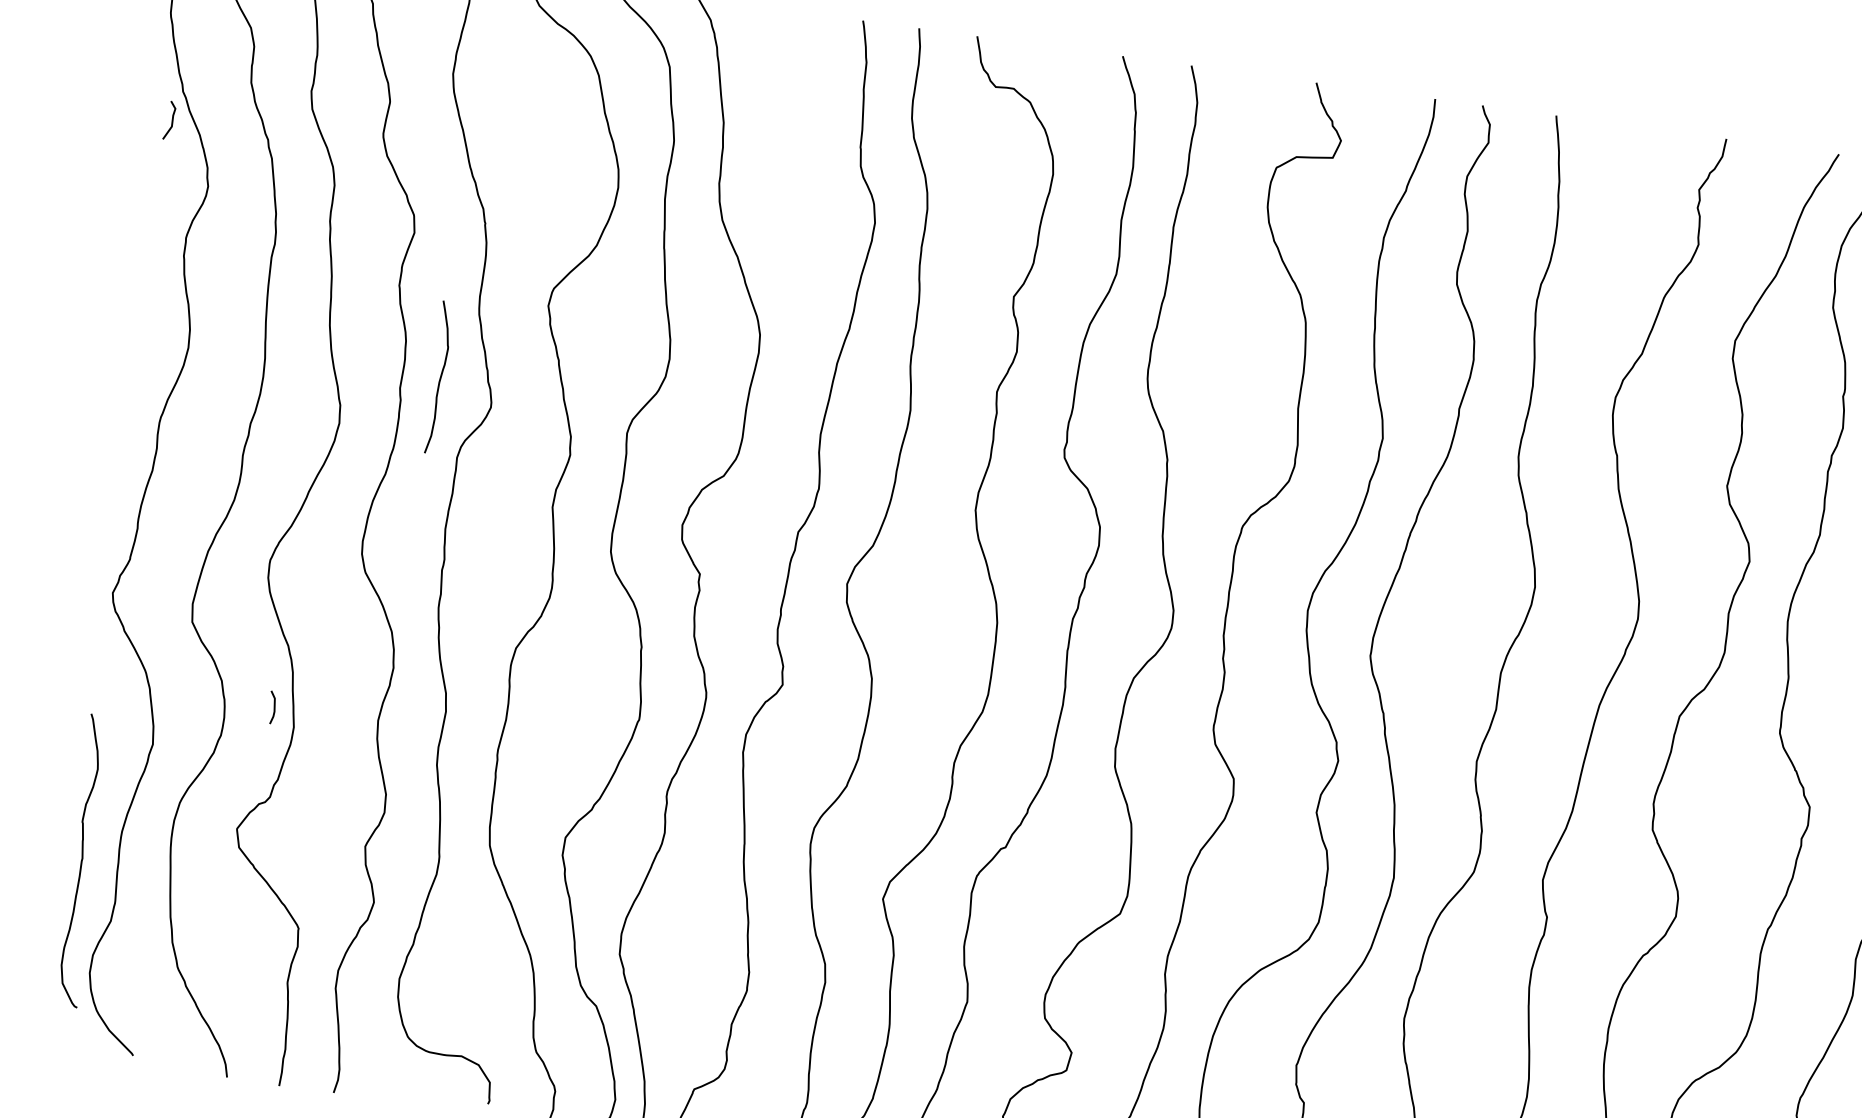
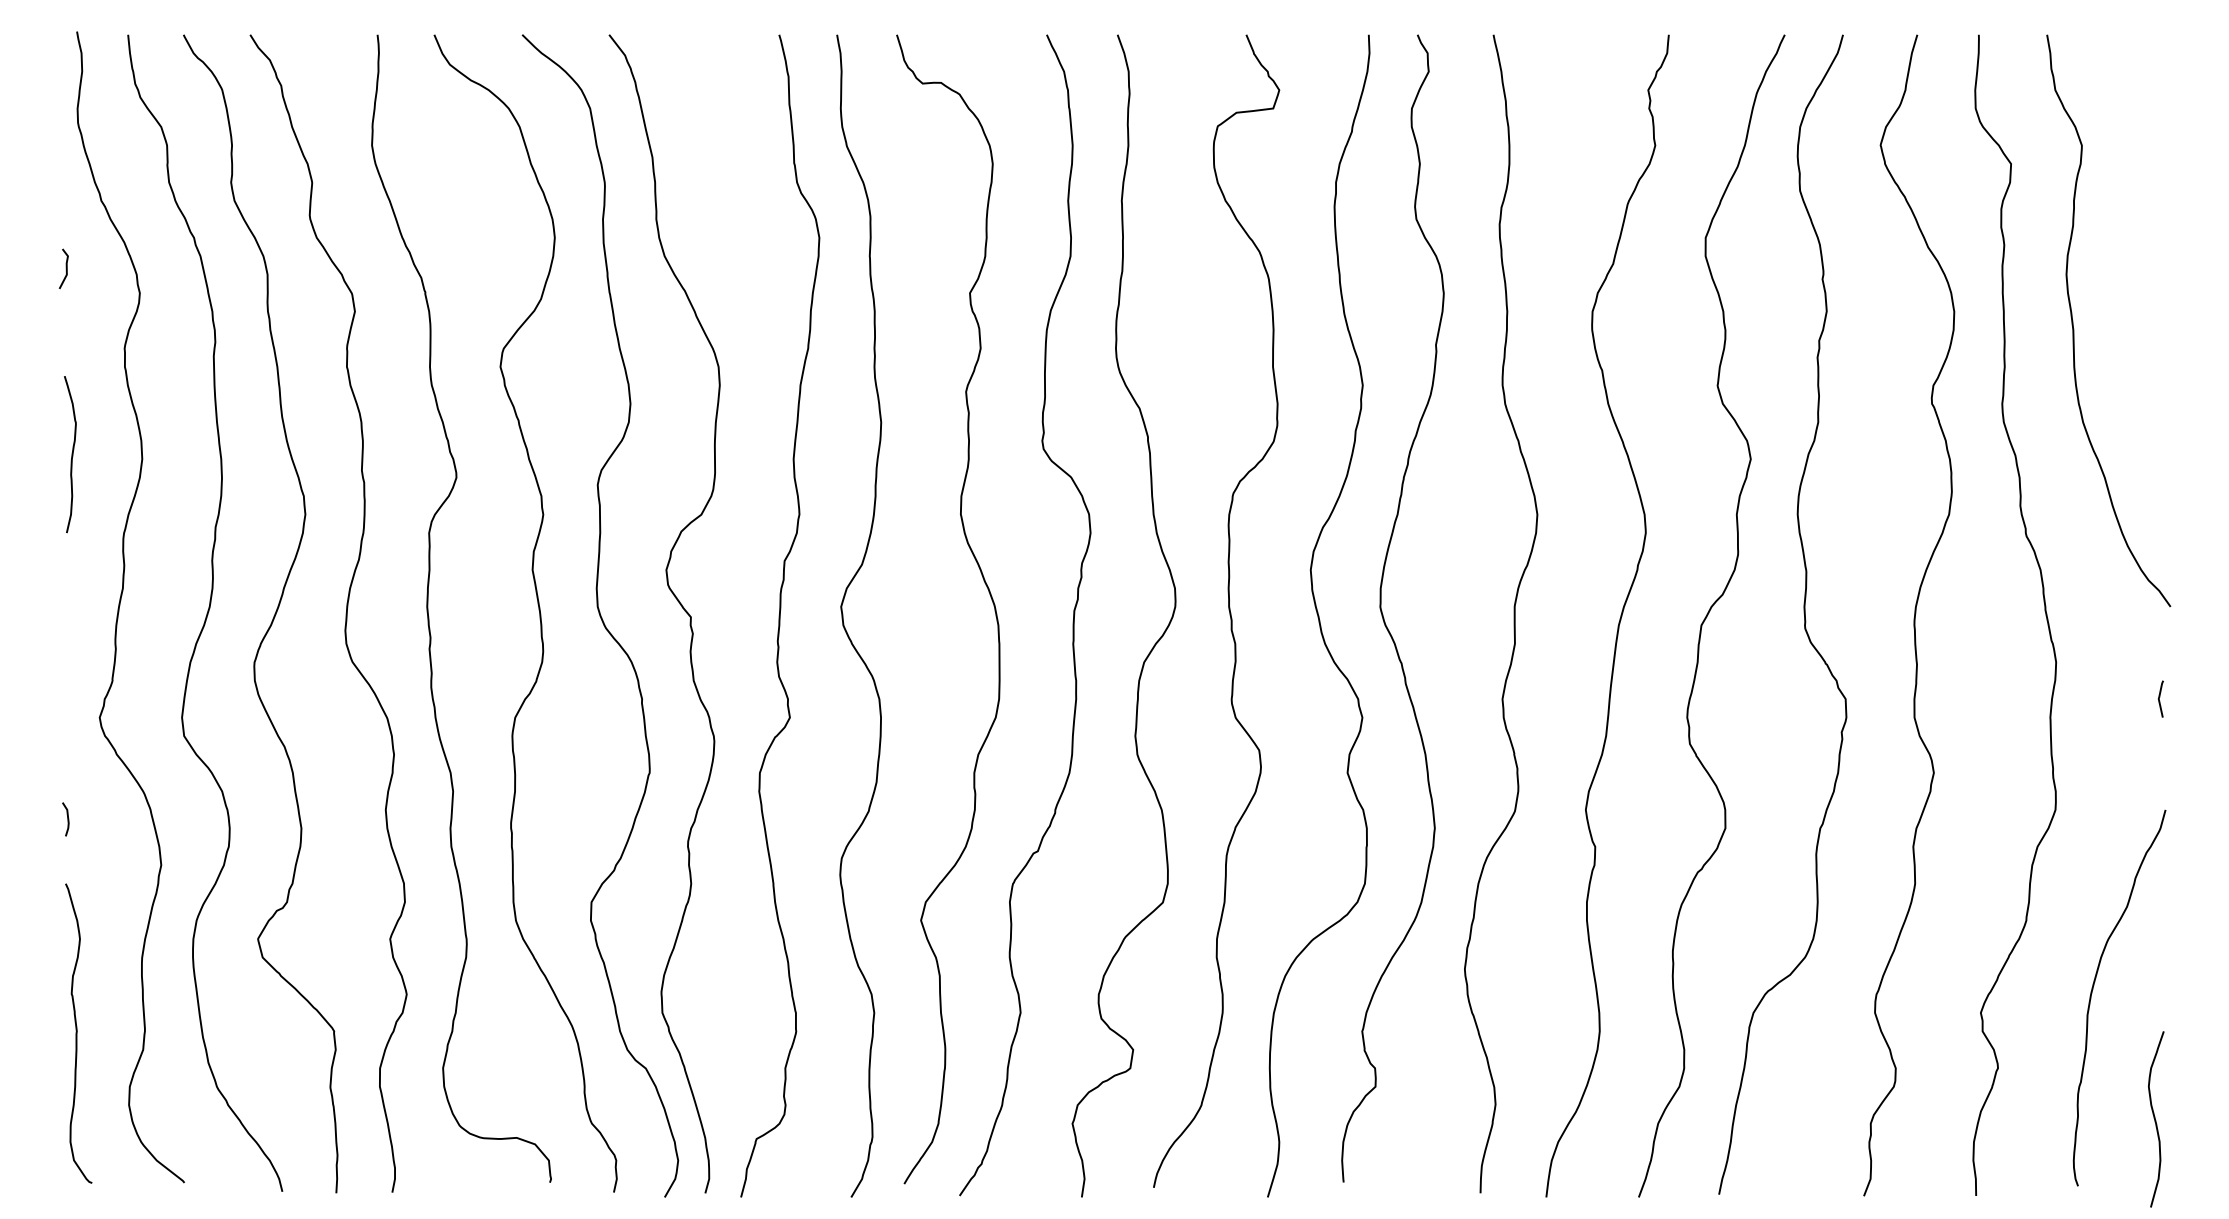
line: (171, 120) -> (65, 268), moved
curve: (439, 377) -> (71, 454), moved
line: (273, 707) -> (67, 819), moved
curve: (82, 860) -> (77, 1033), moved

